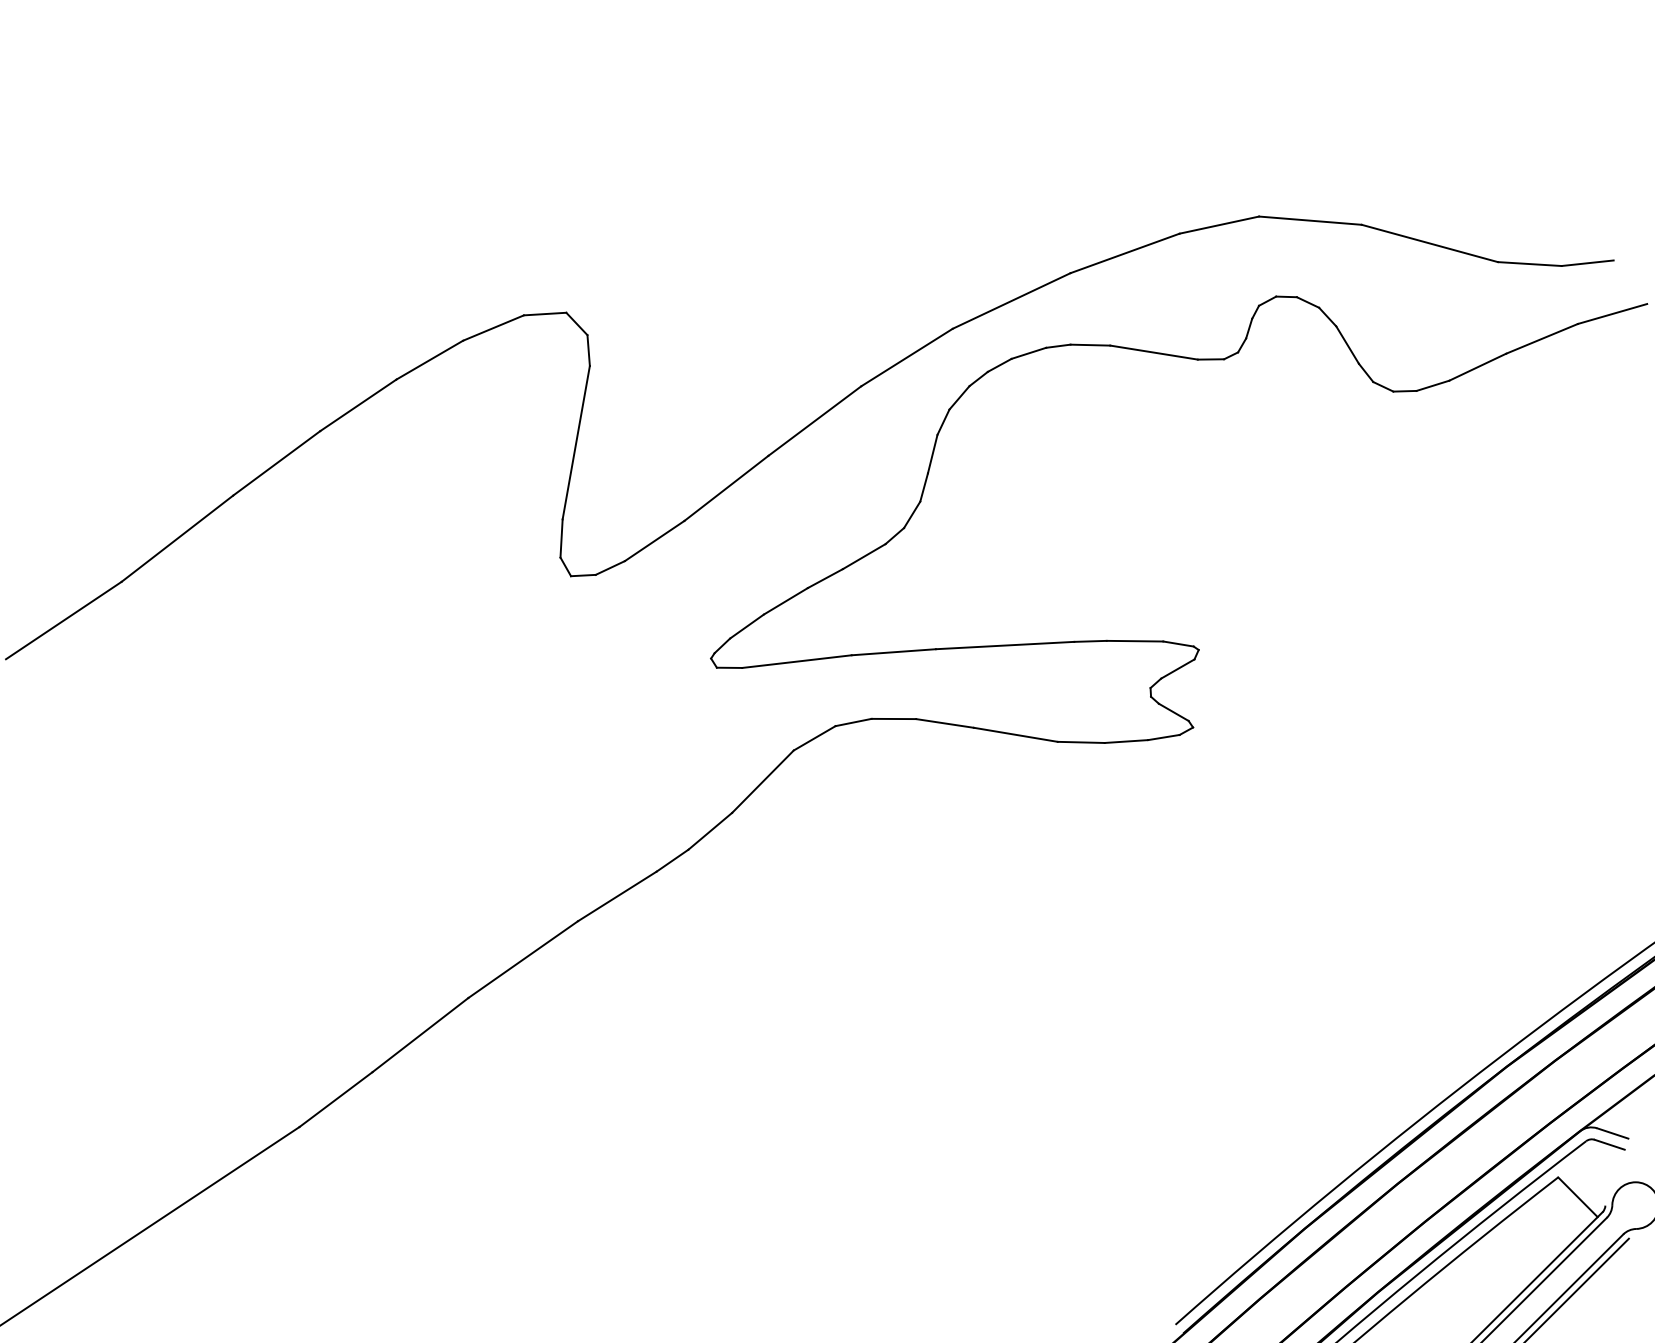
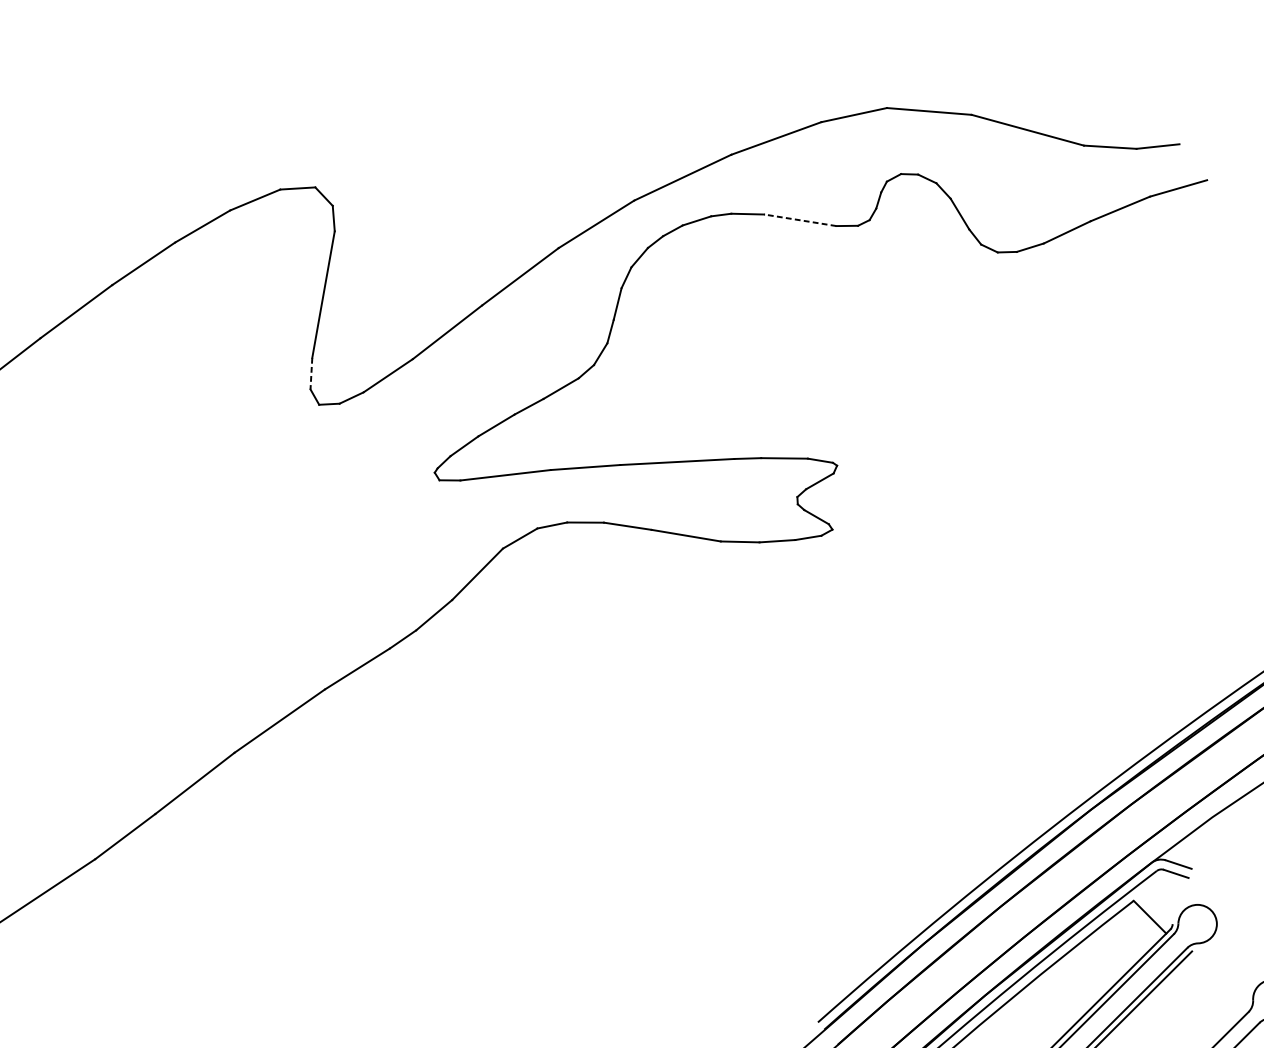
line: (1153, 352) -> (799, 220), solid -> dashed
line: (561, 538) -> (311, 373), solid -> dashed

